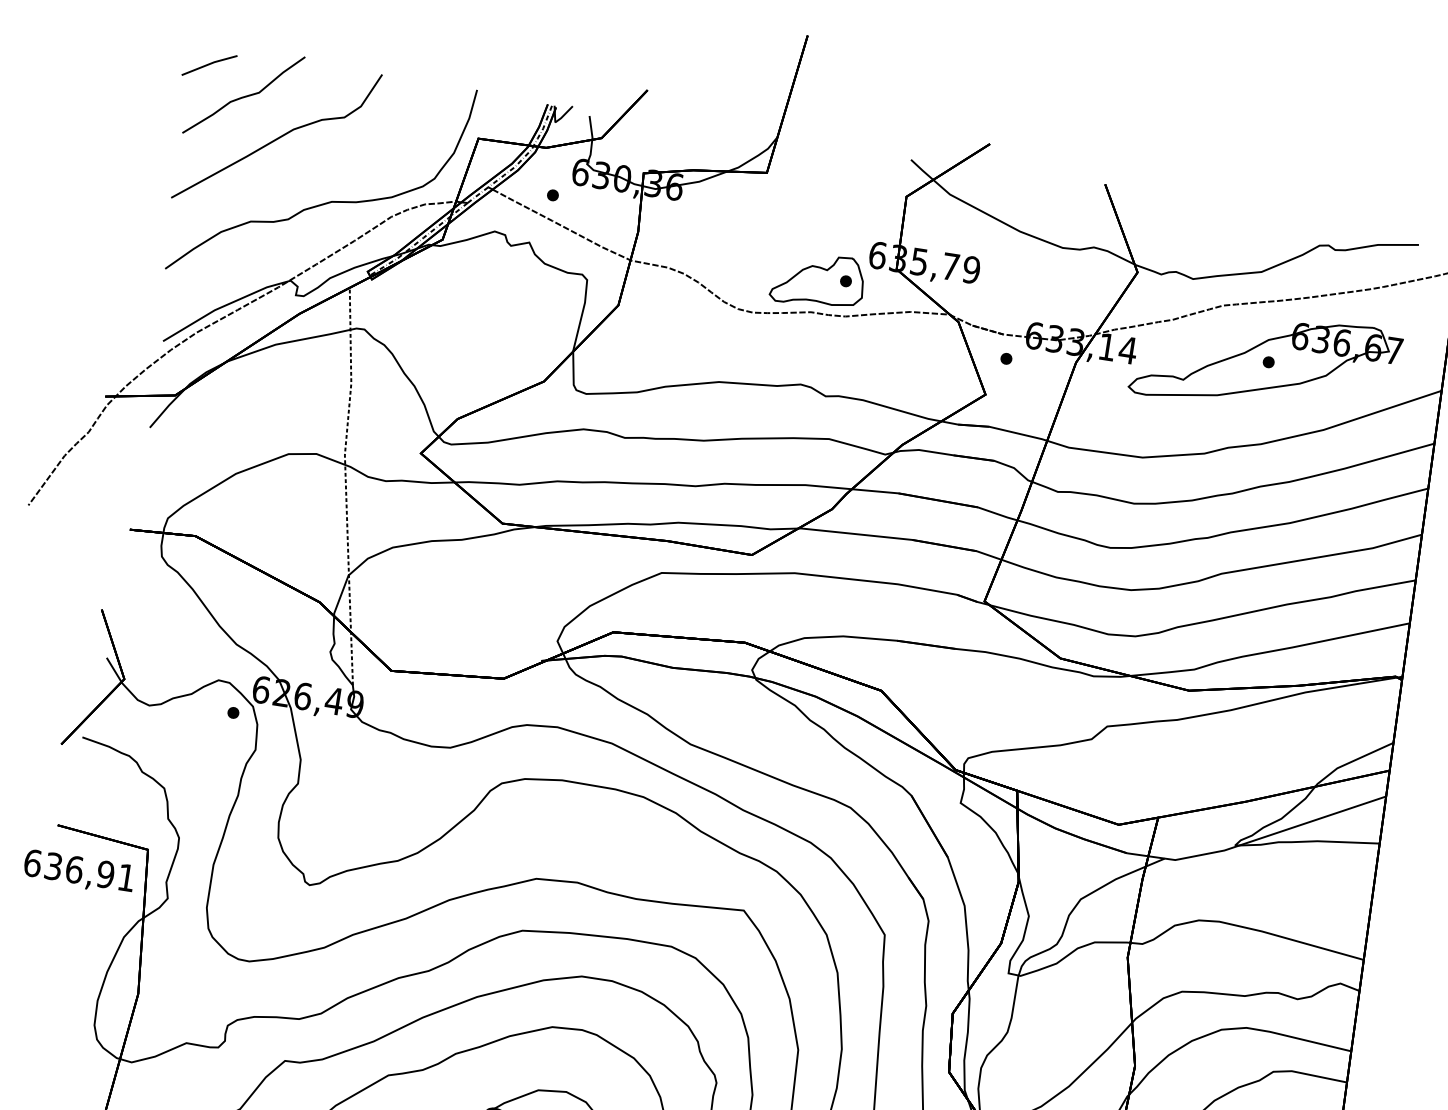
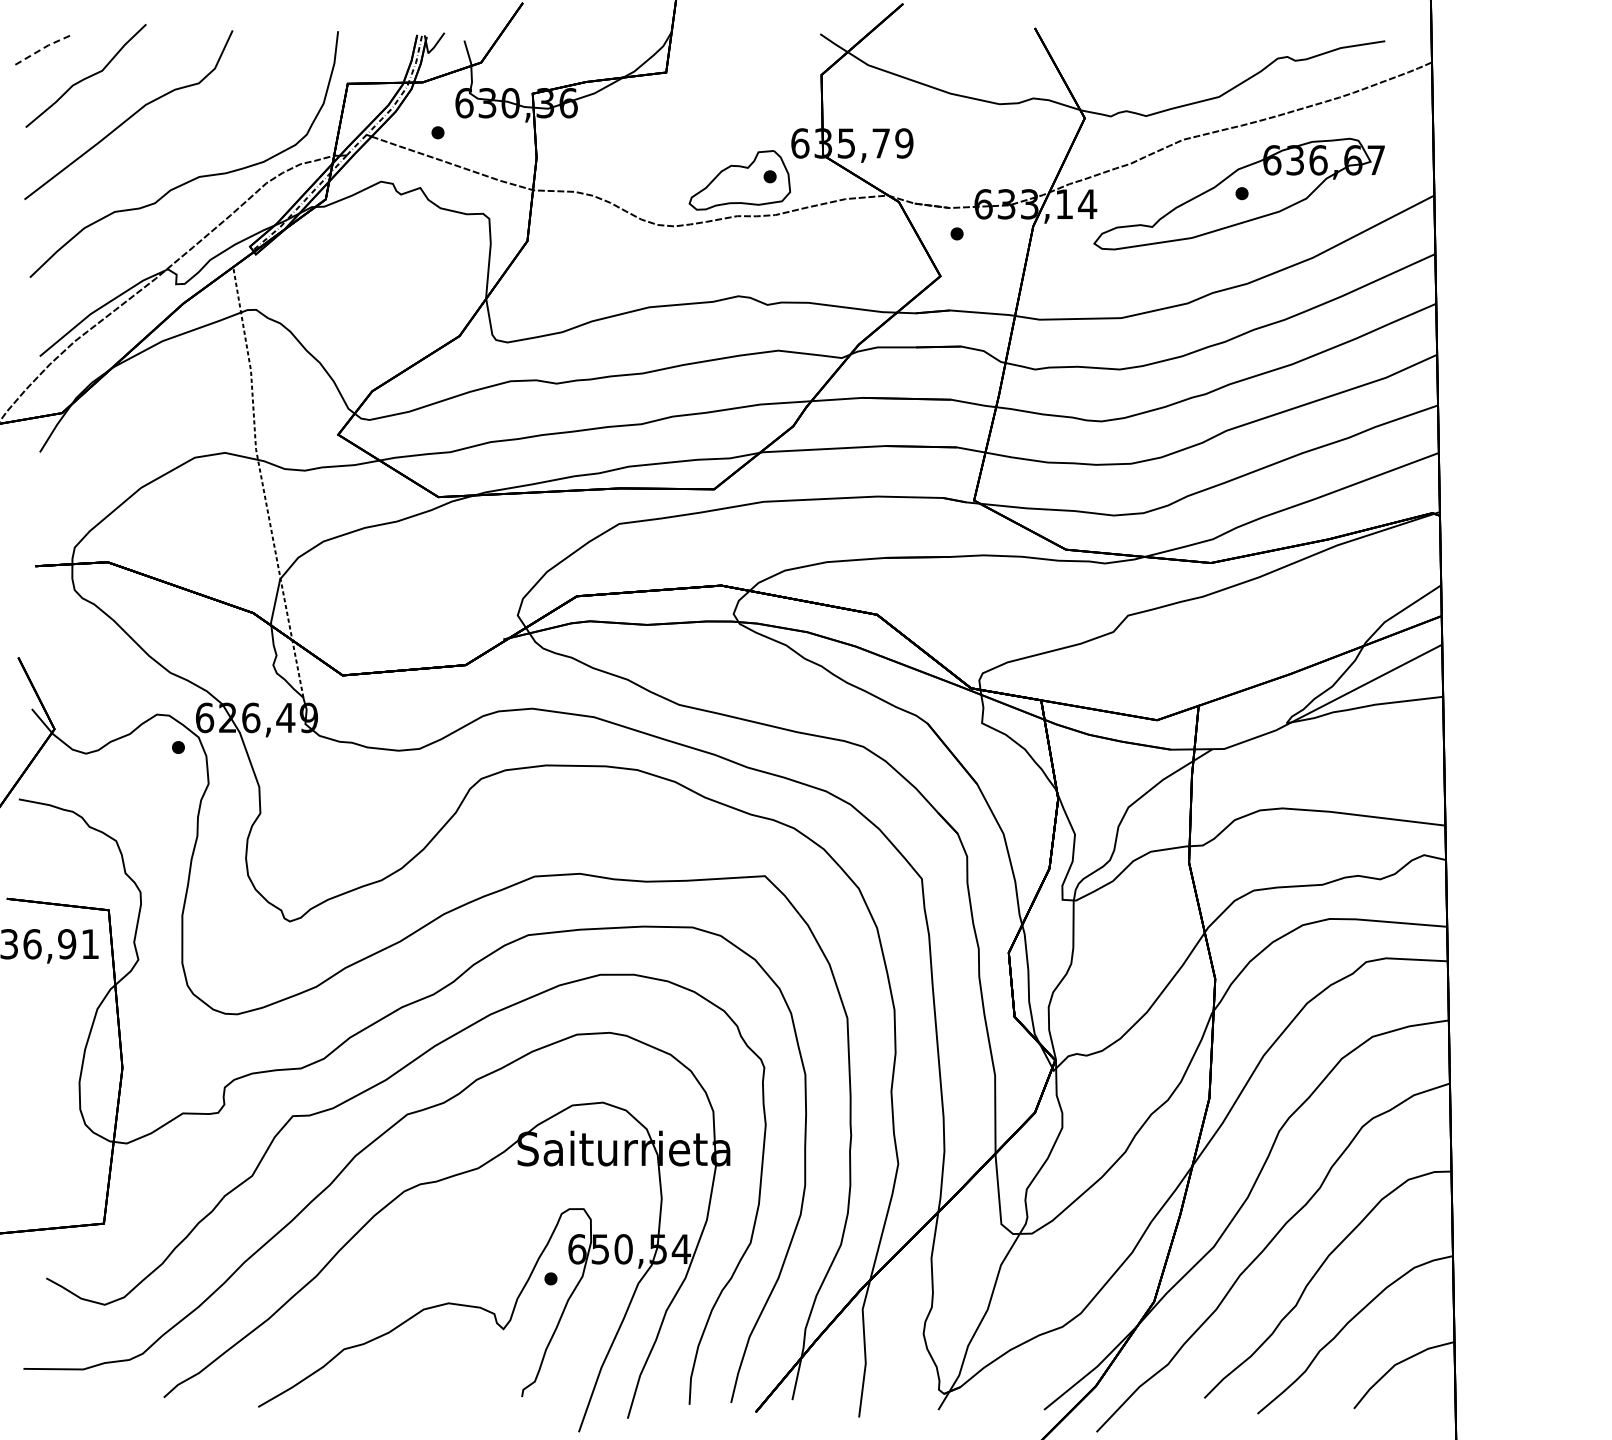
line: (210, 63) -> (44, 47), solid -> dashed

